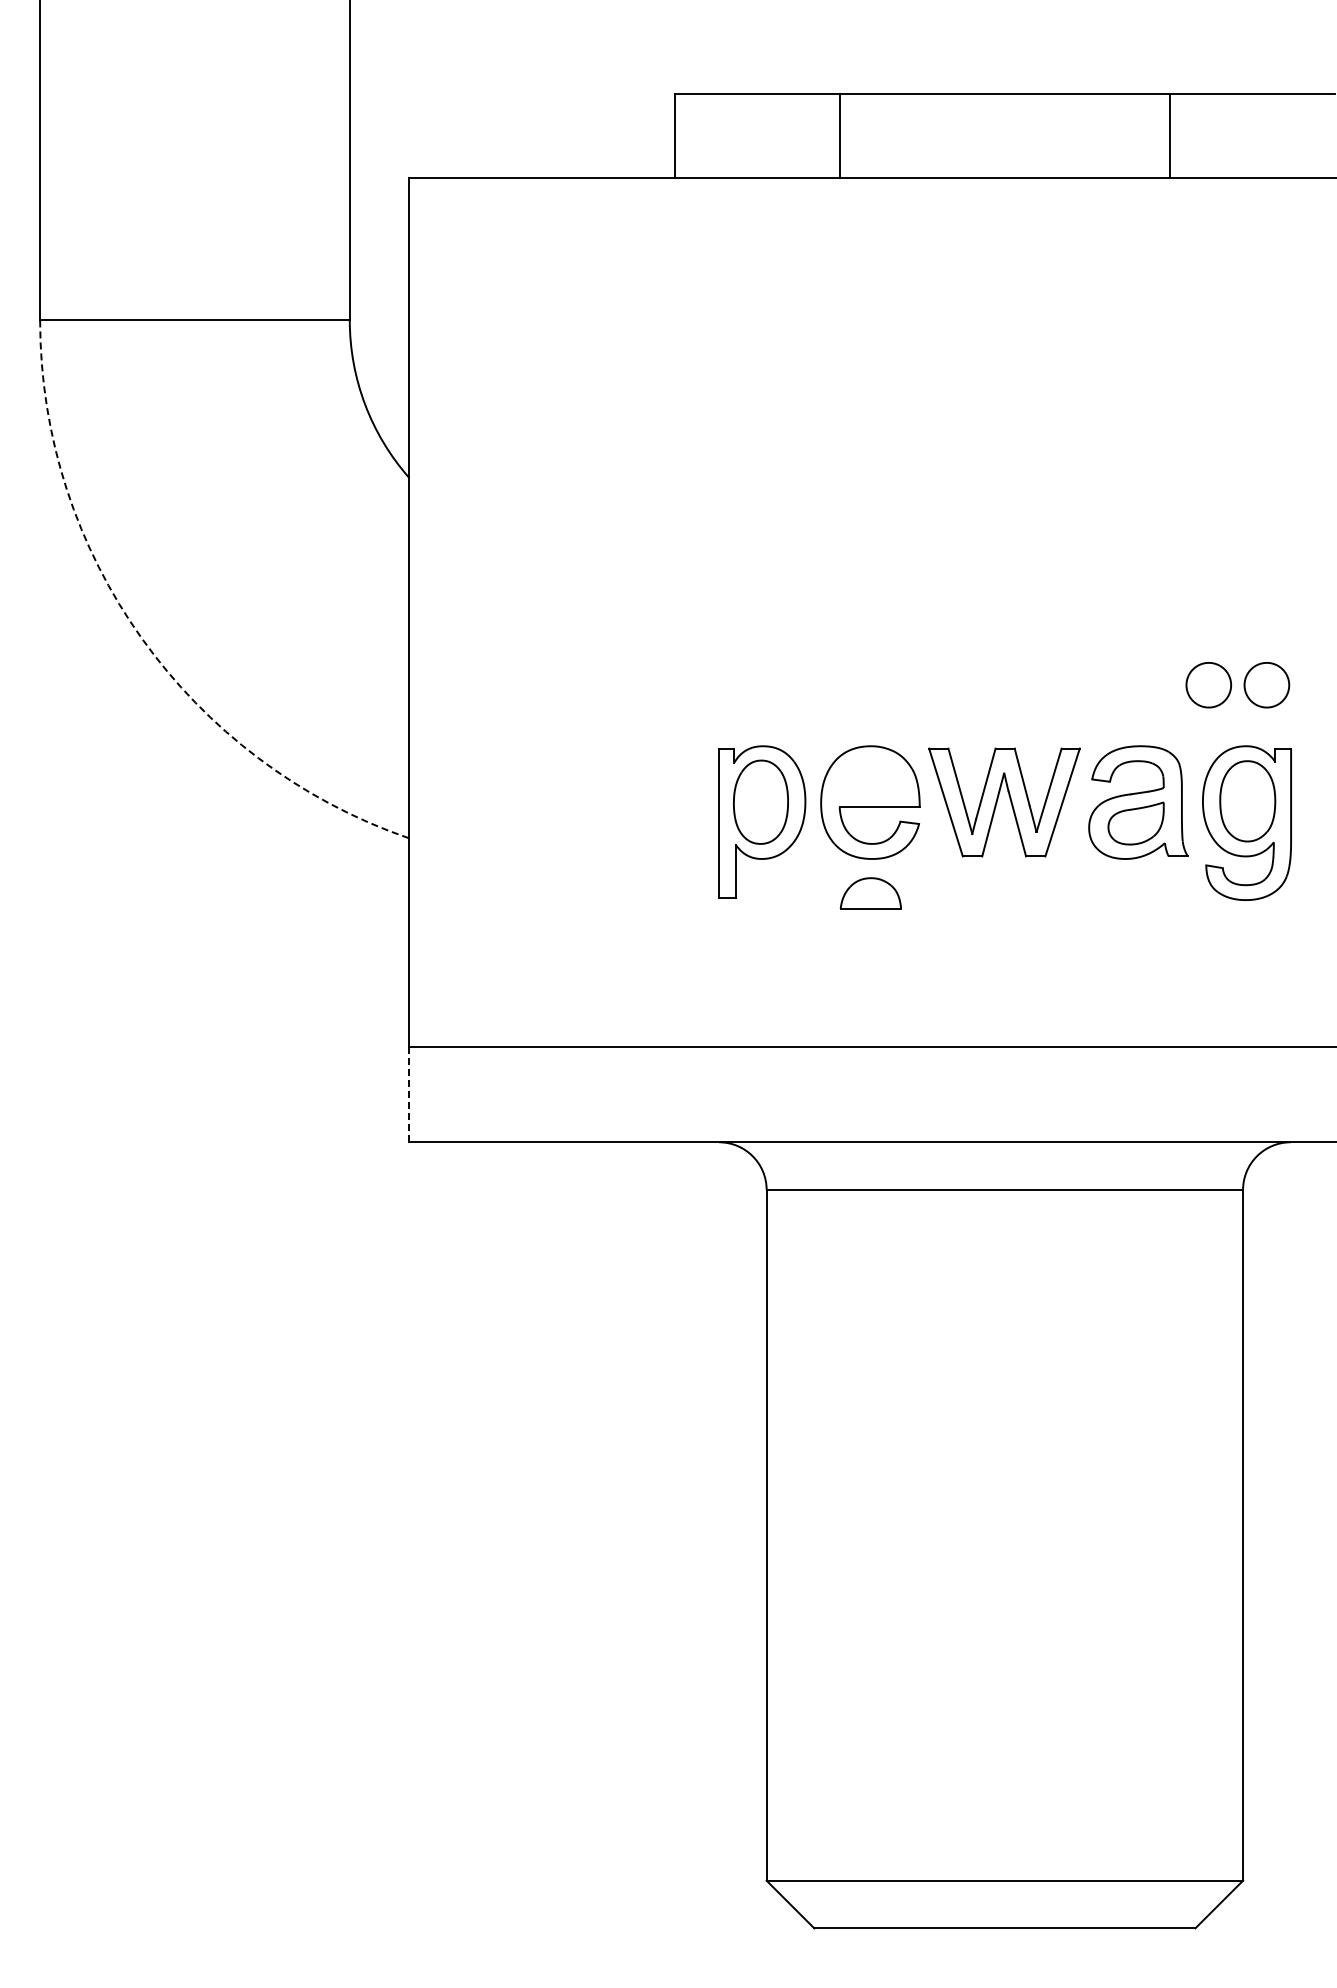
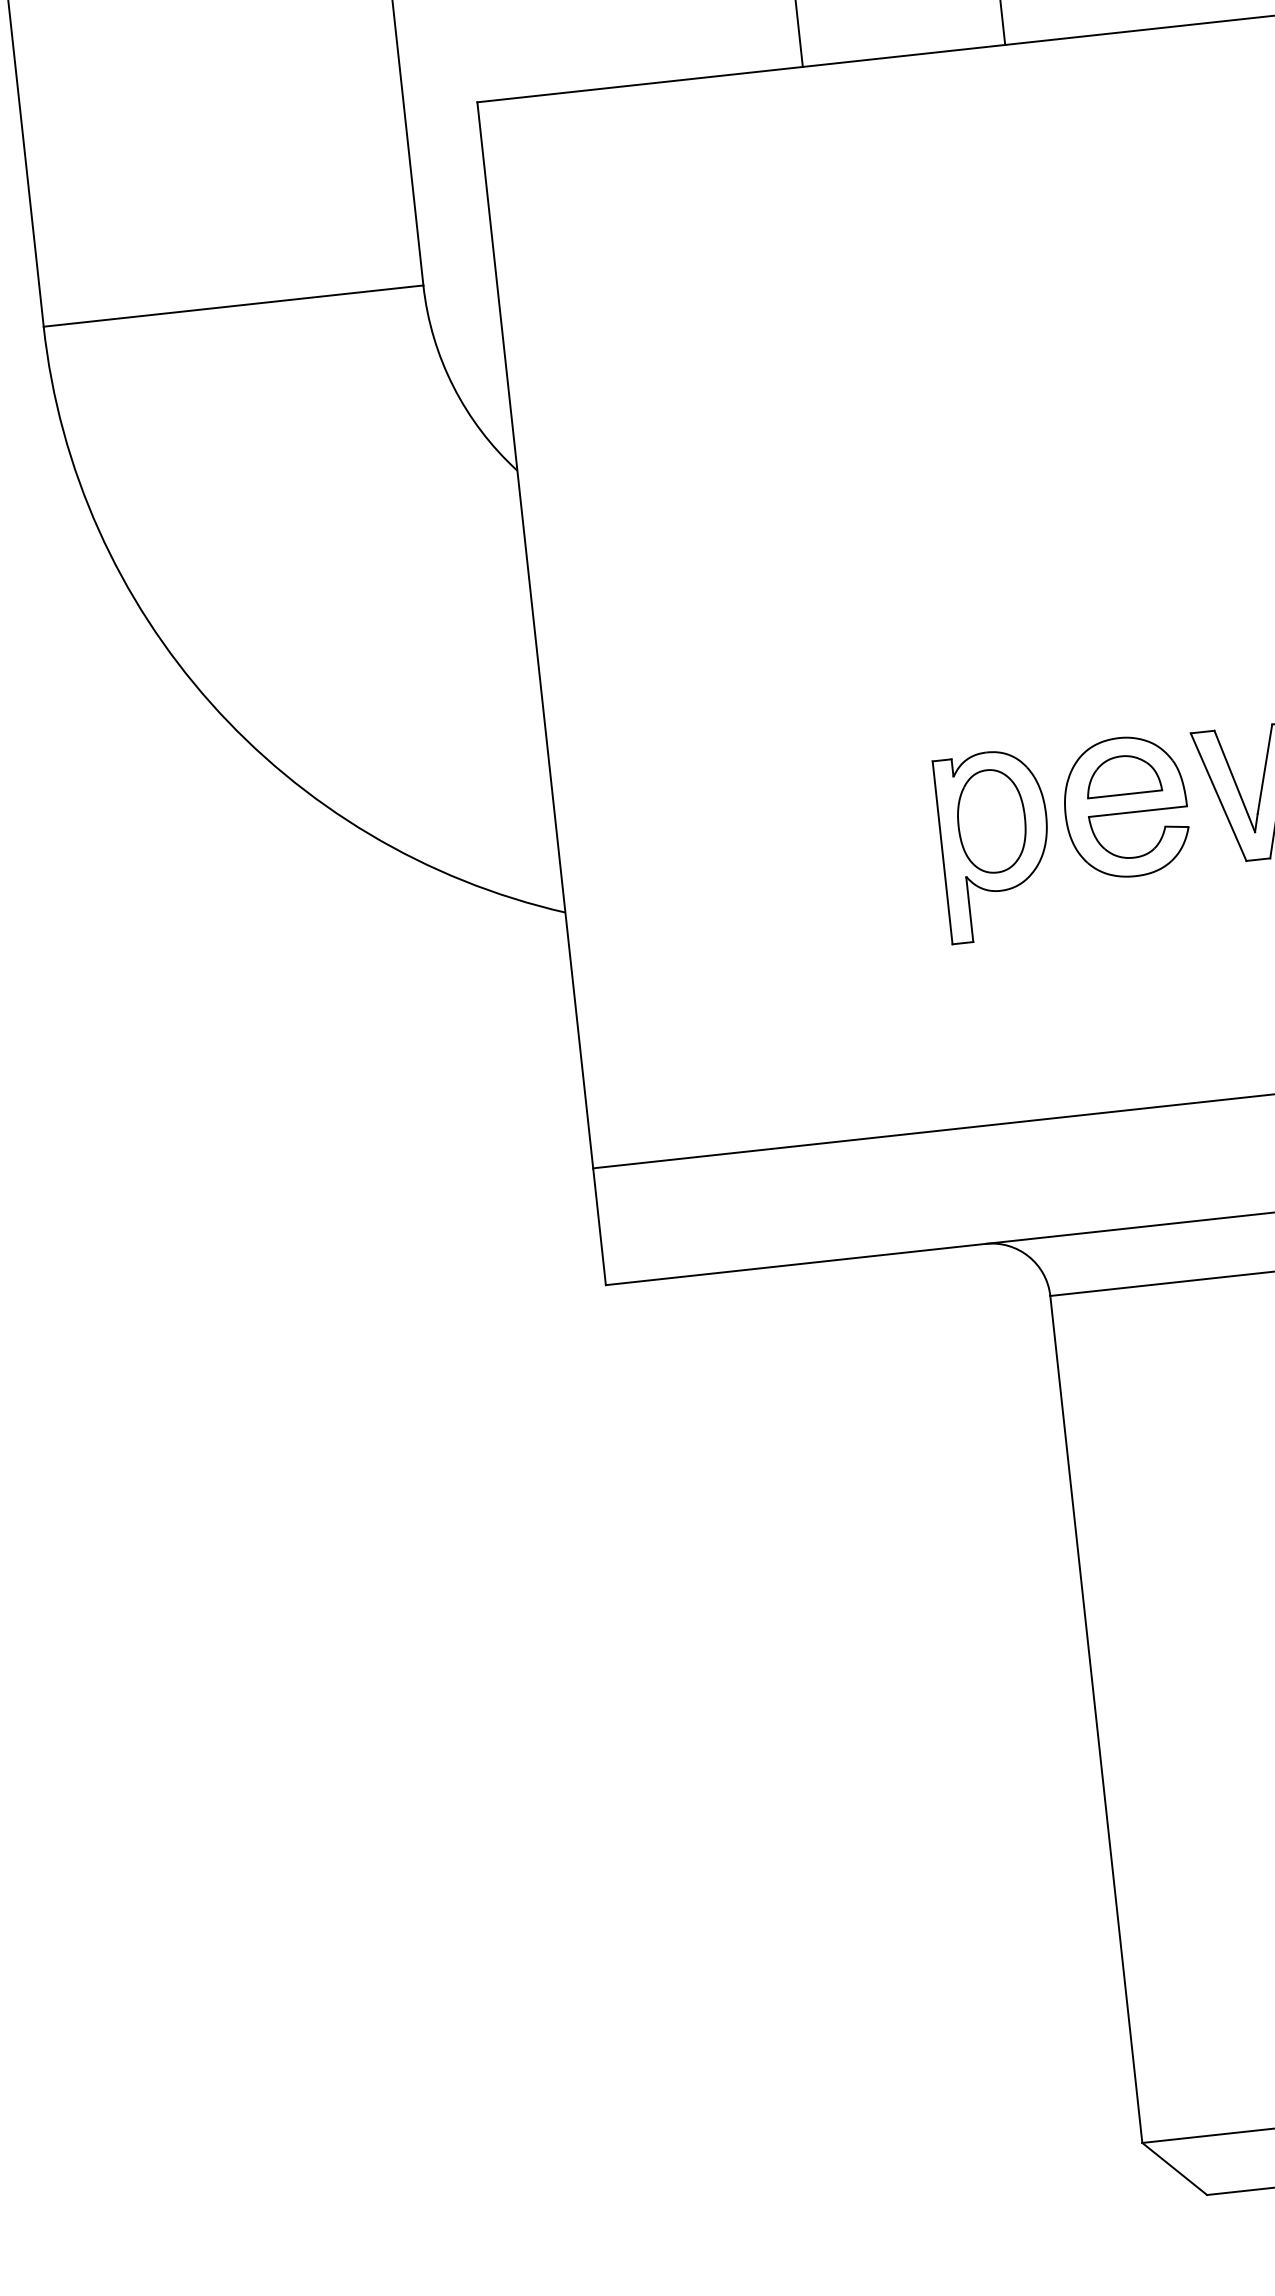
arc: (141, 638) -> (210, 703), dashed -> solid
part: (870, 893) -> (1122, 775), moved
line: (409, 1094) -> (599, 1226), dashed -> solid

